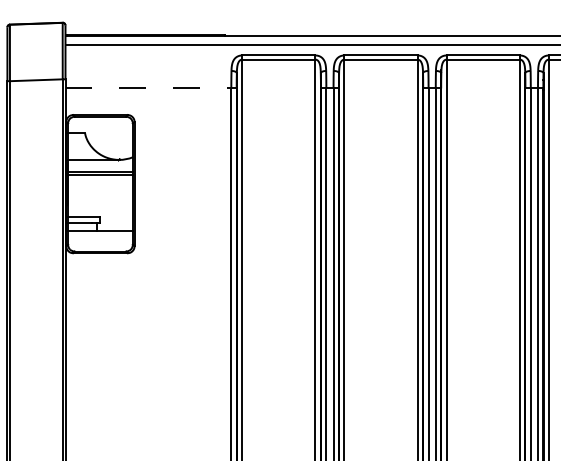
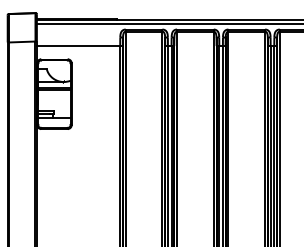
line: (148, 89) -> (78, 46), dashed -> solid

